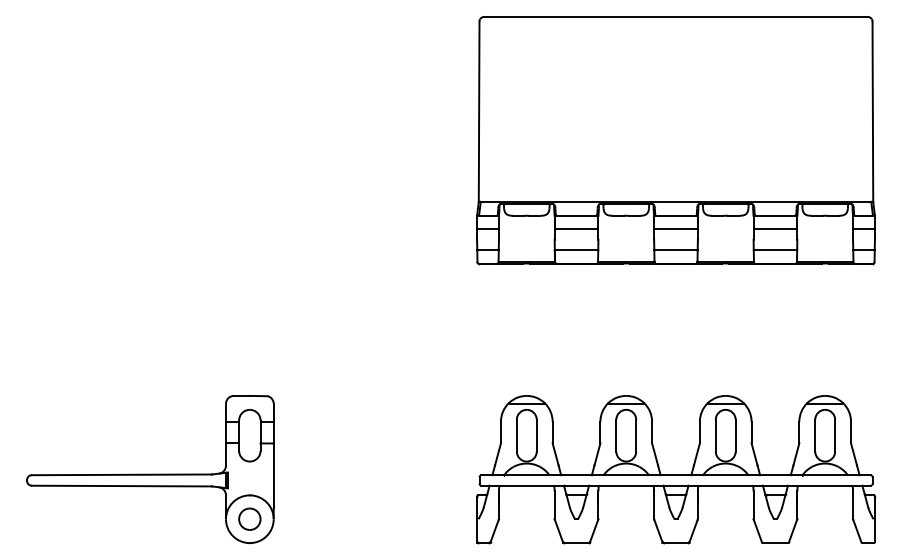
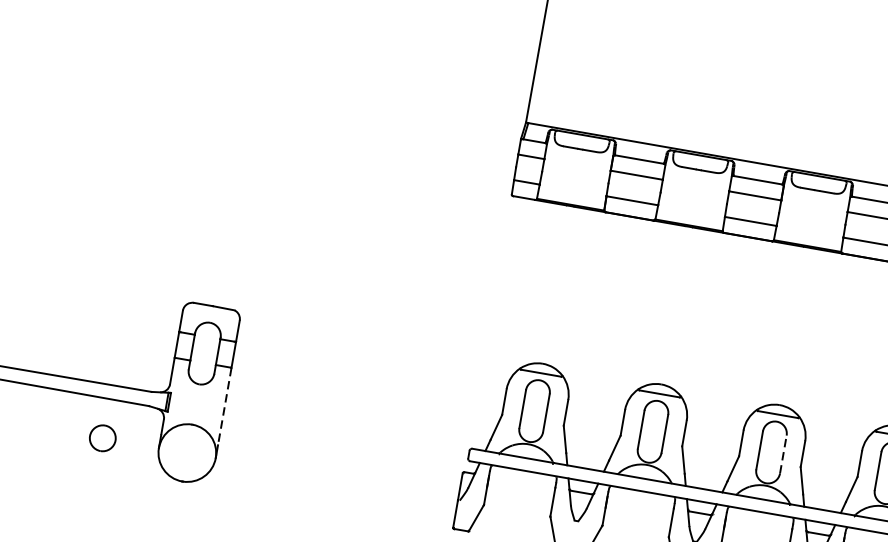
line: (735, 435) -> (783, 454), solid -> dashed
line: (273, 476) -> (224, 407), solid -> dashed
part: (249, 518) -> (102, 437), moved

